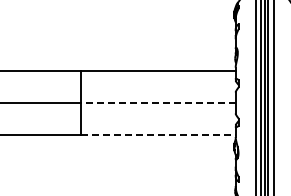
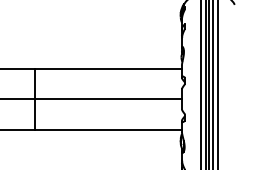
line: (157, 102) -> (107, 98), dashed -> solid
line: (158, 135) -> (108, 130), dashed -> solid

